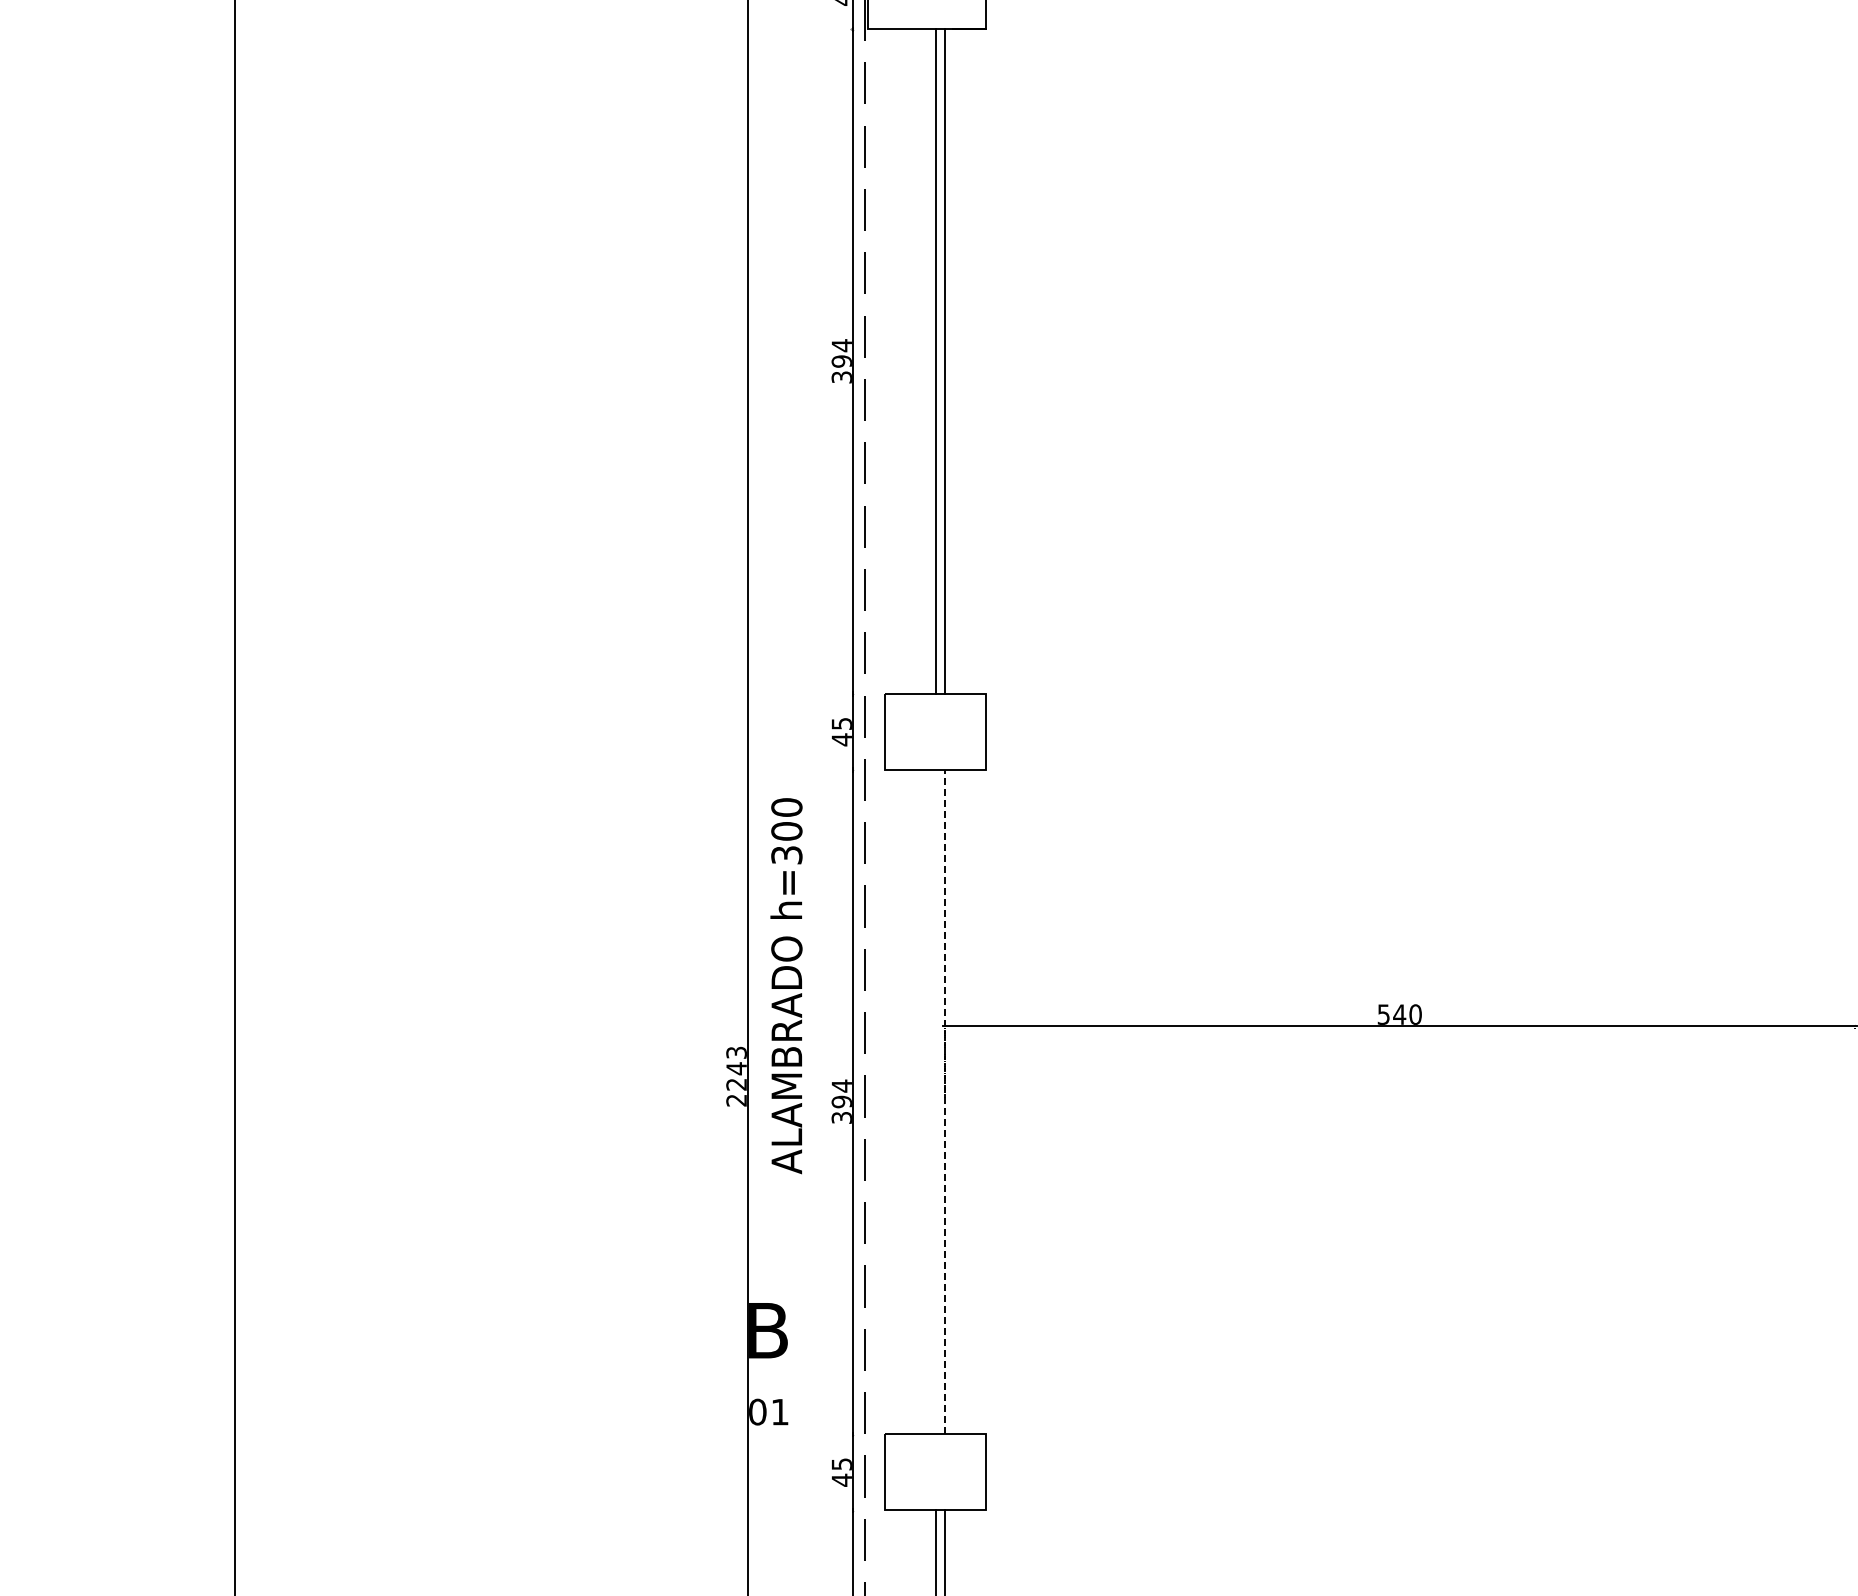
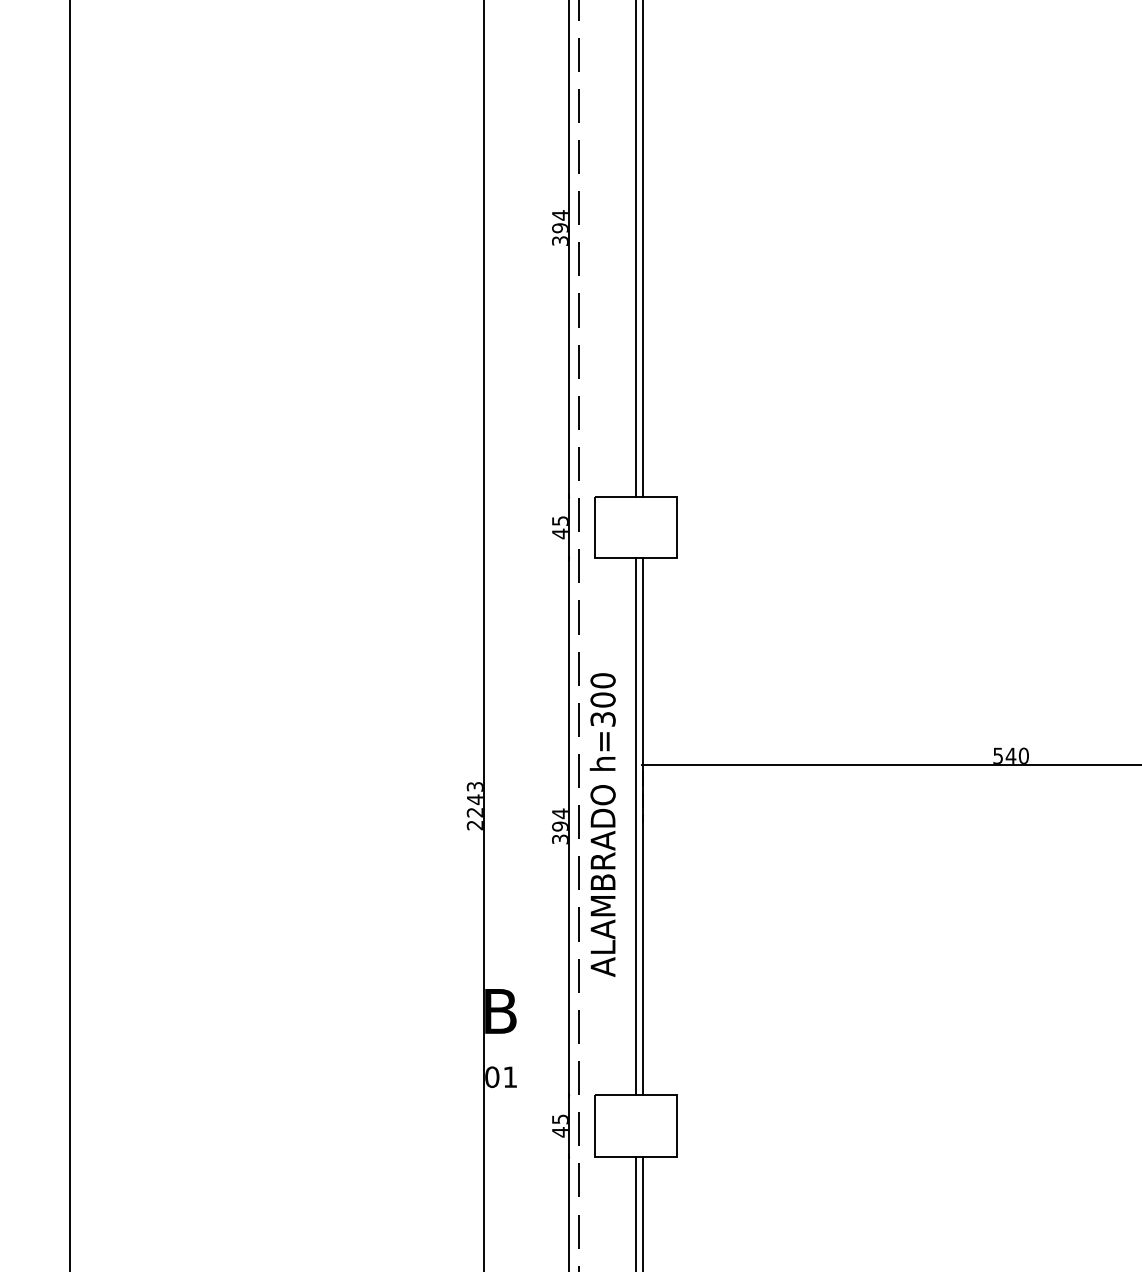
text: (786, 986) -> (602, 825), moved
line: (936, 1101) -> (636, 826), added
line: (944, 1101) -> (643, 826), dashed -> solid

